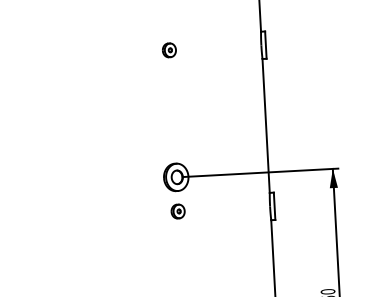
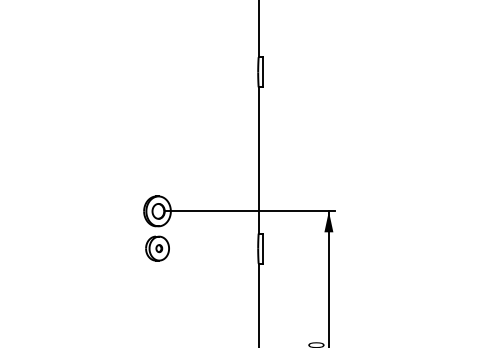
part: (169, 50) -> (157, 72), removed
part: (178, 211) -> (157, 248), size x1.6

